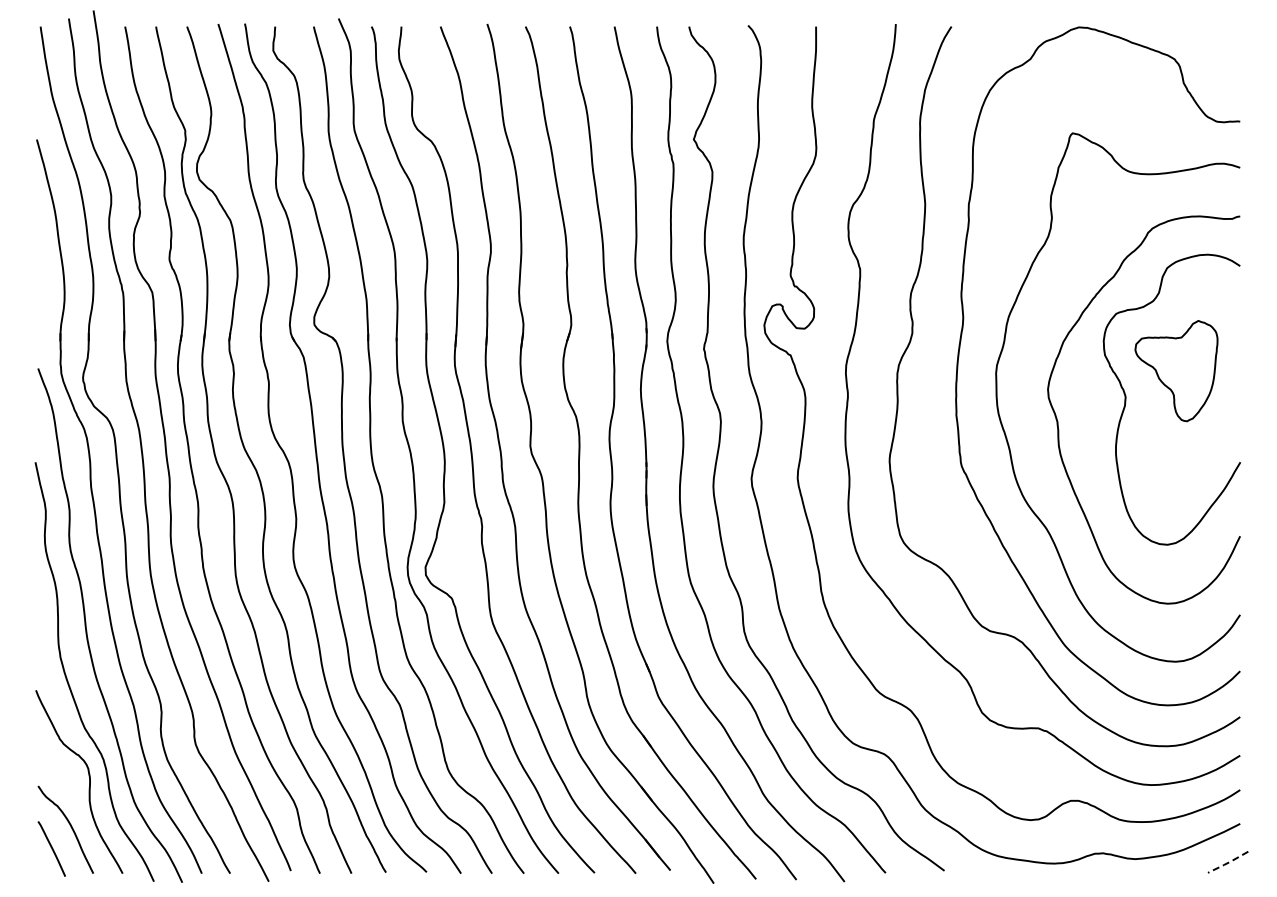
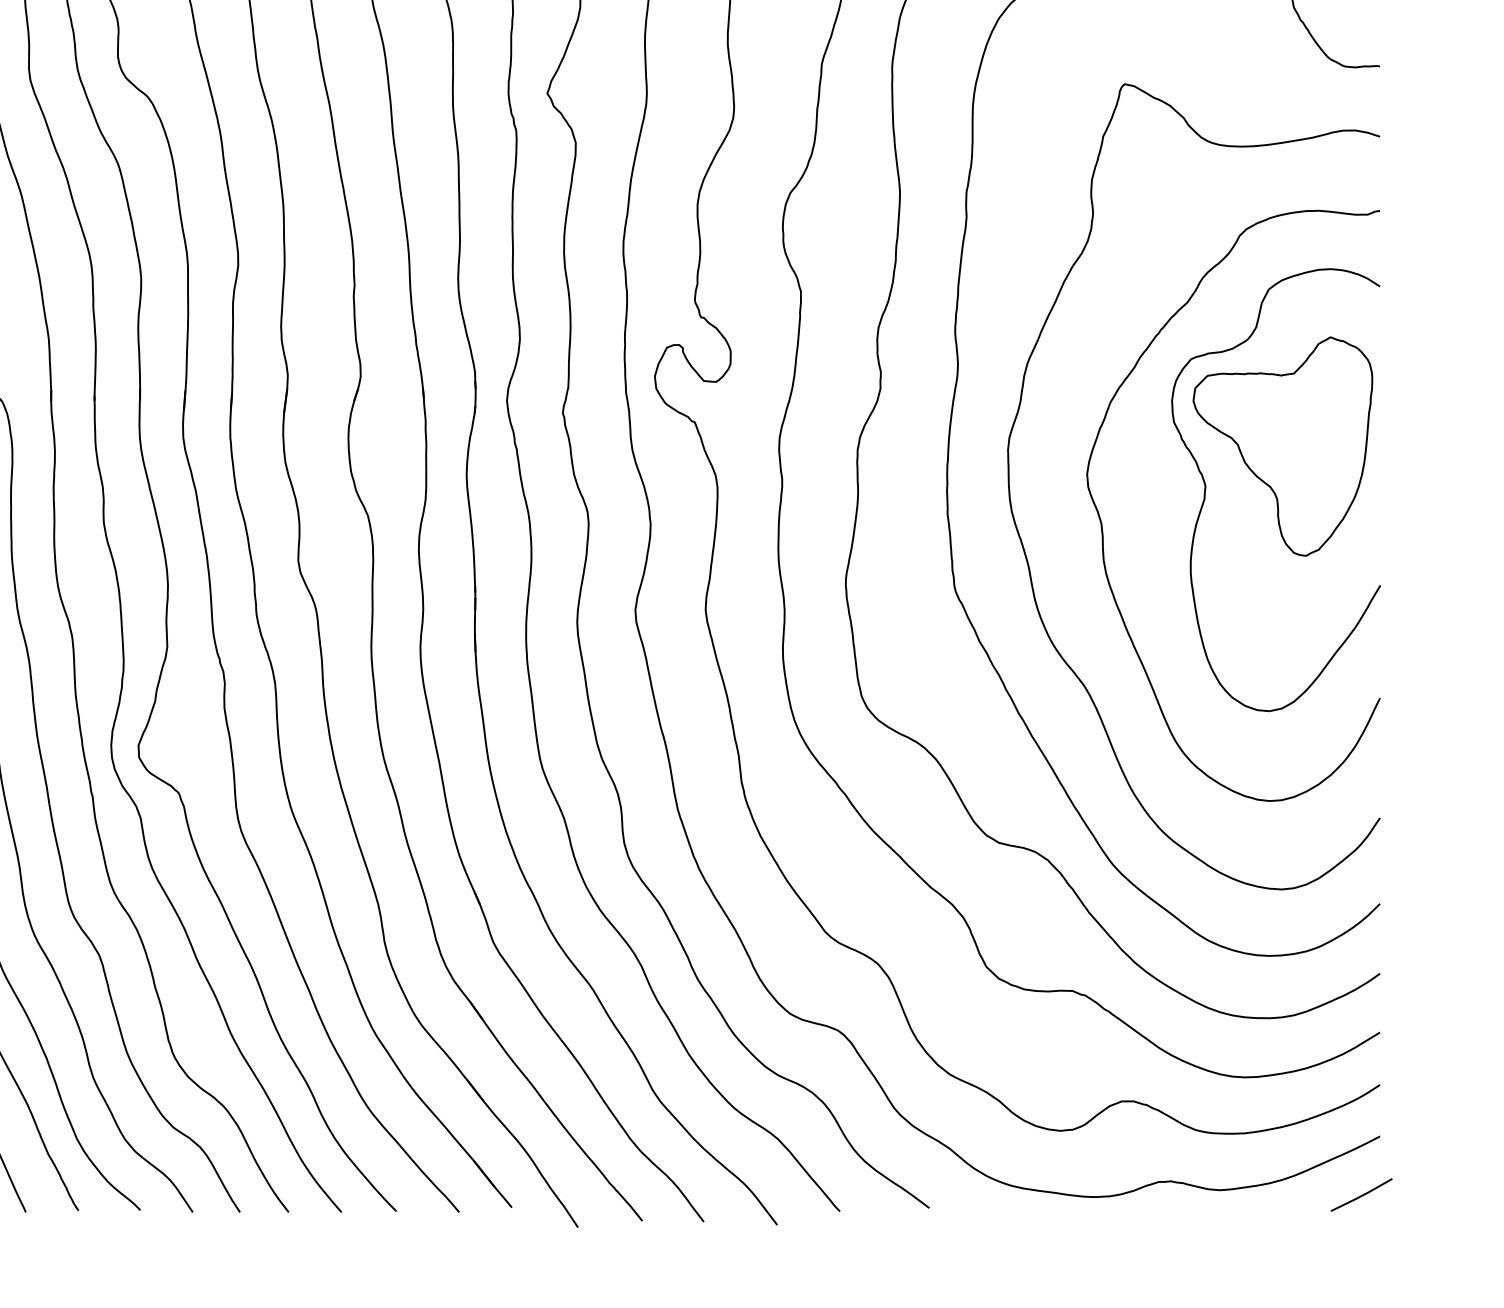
part: (1176, 370) -> (1282, 445), size x1.43
line: (1228, 862) -> (1362, 1195), dashed -> solid

